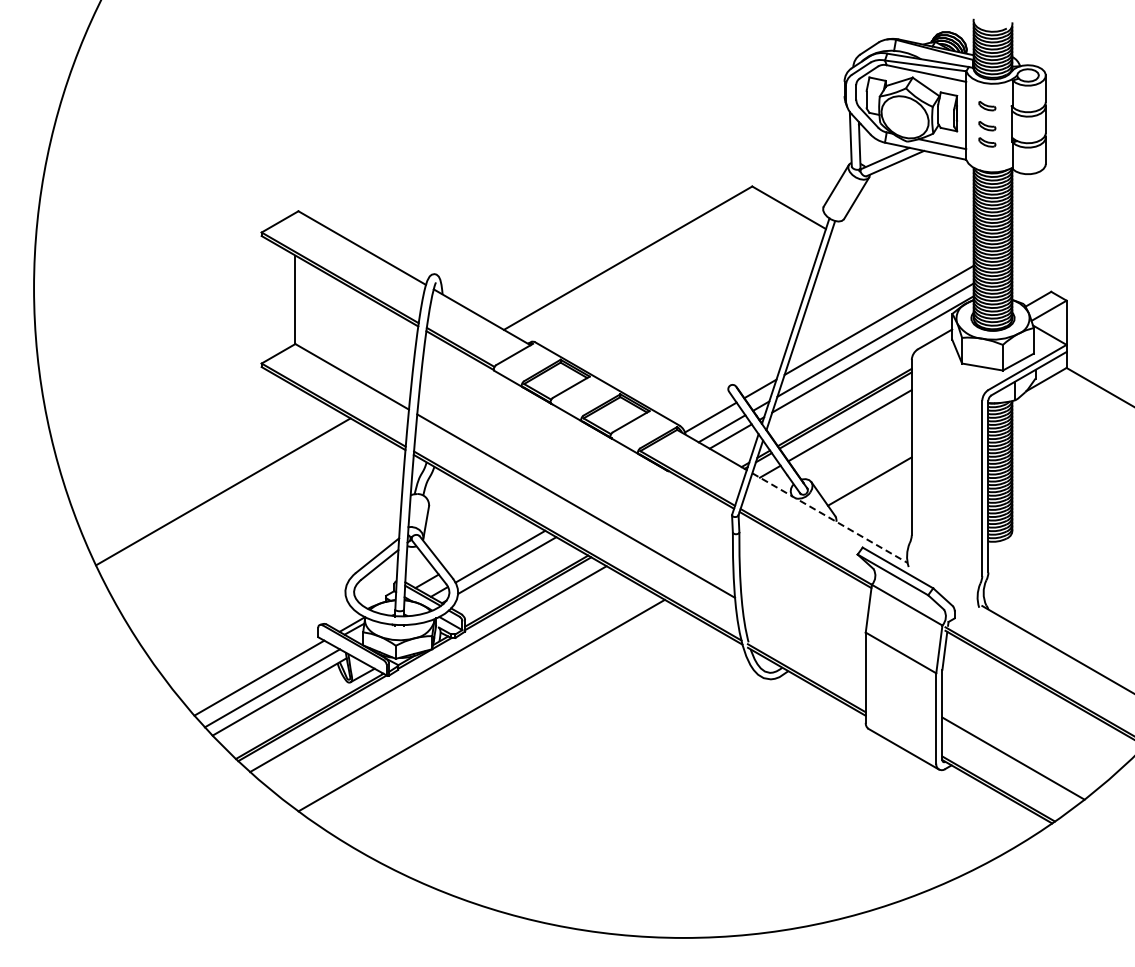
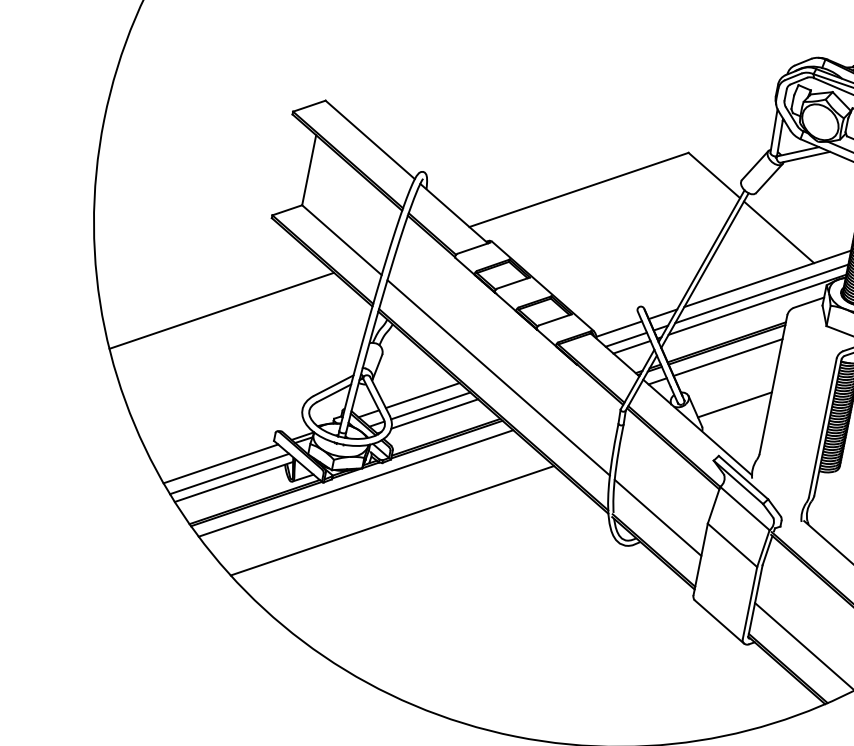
line: (881, 261) -> (778, 232), added
line: (829, 518) -> (697, 427), dashed -> solid
line: (487, 545) -> (422, 395), added
line: (803, 637) -> (657, 517), added

